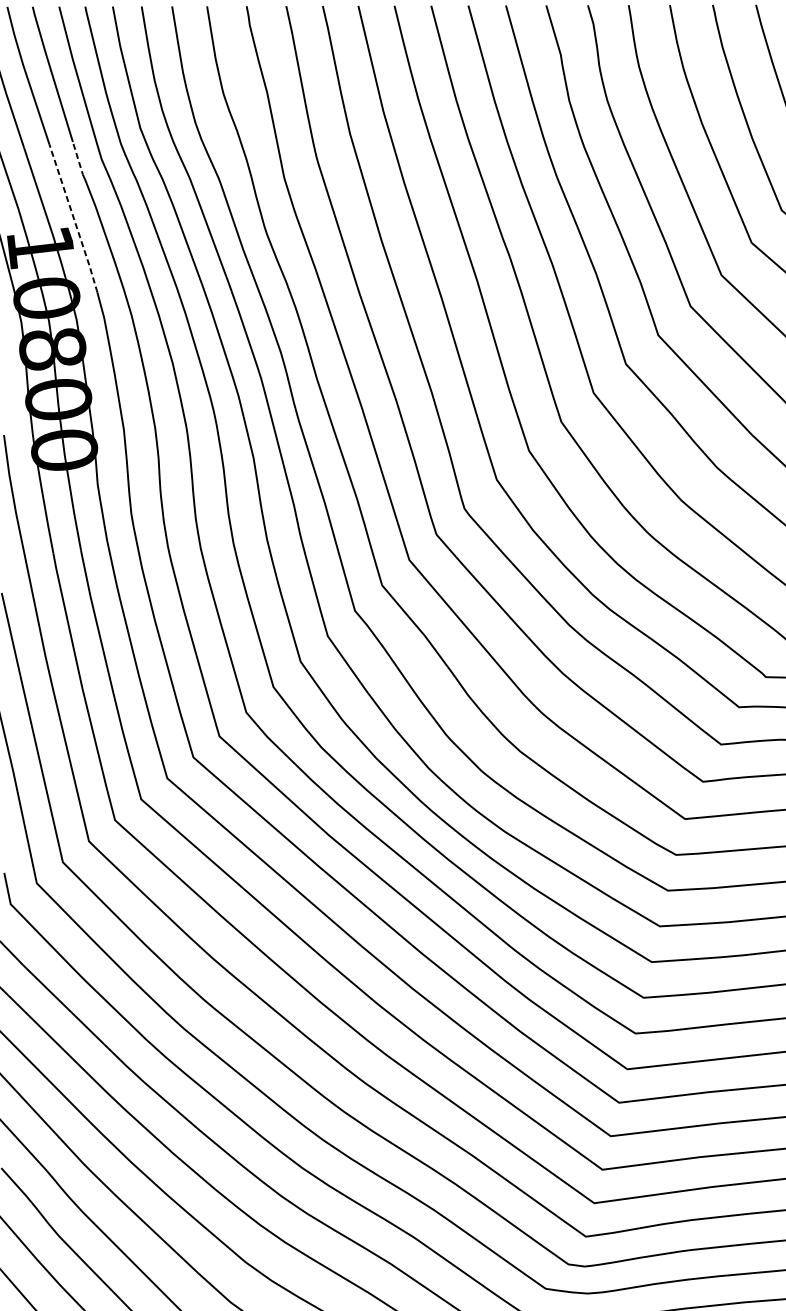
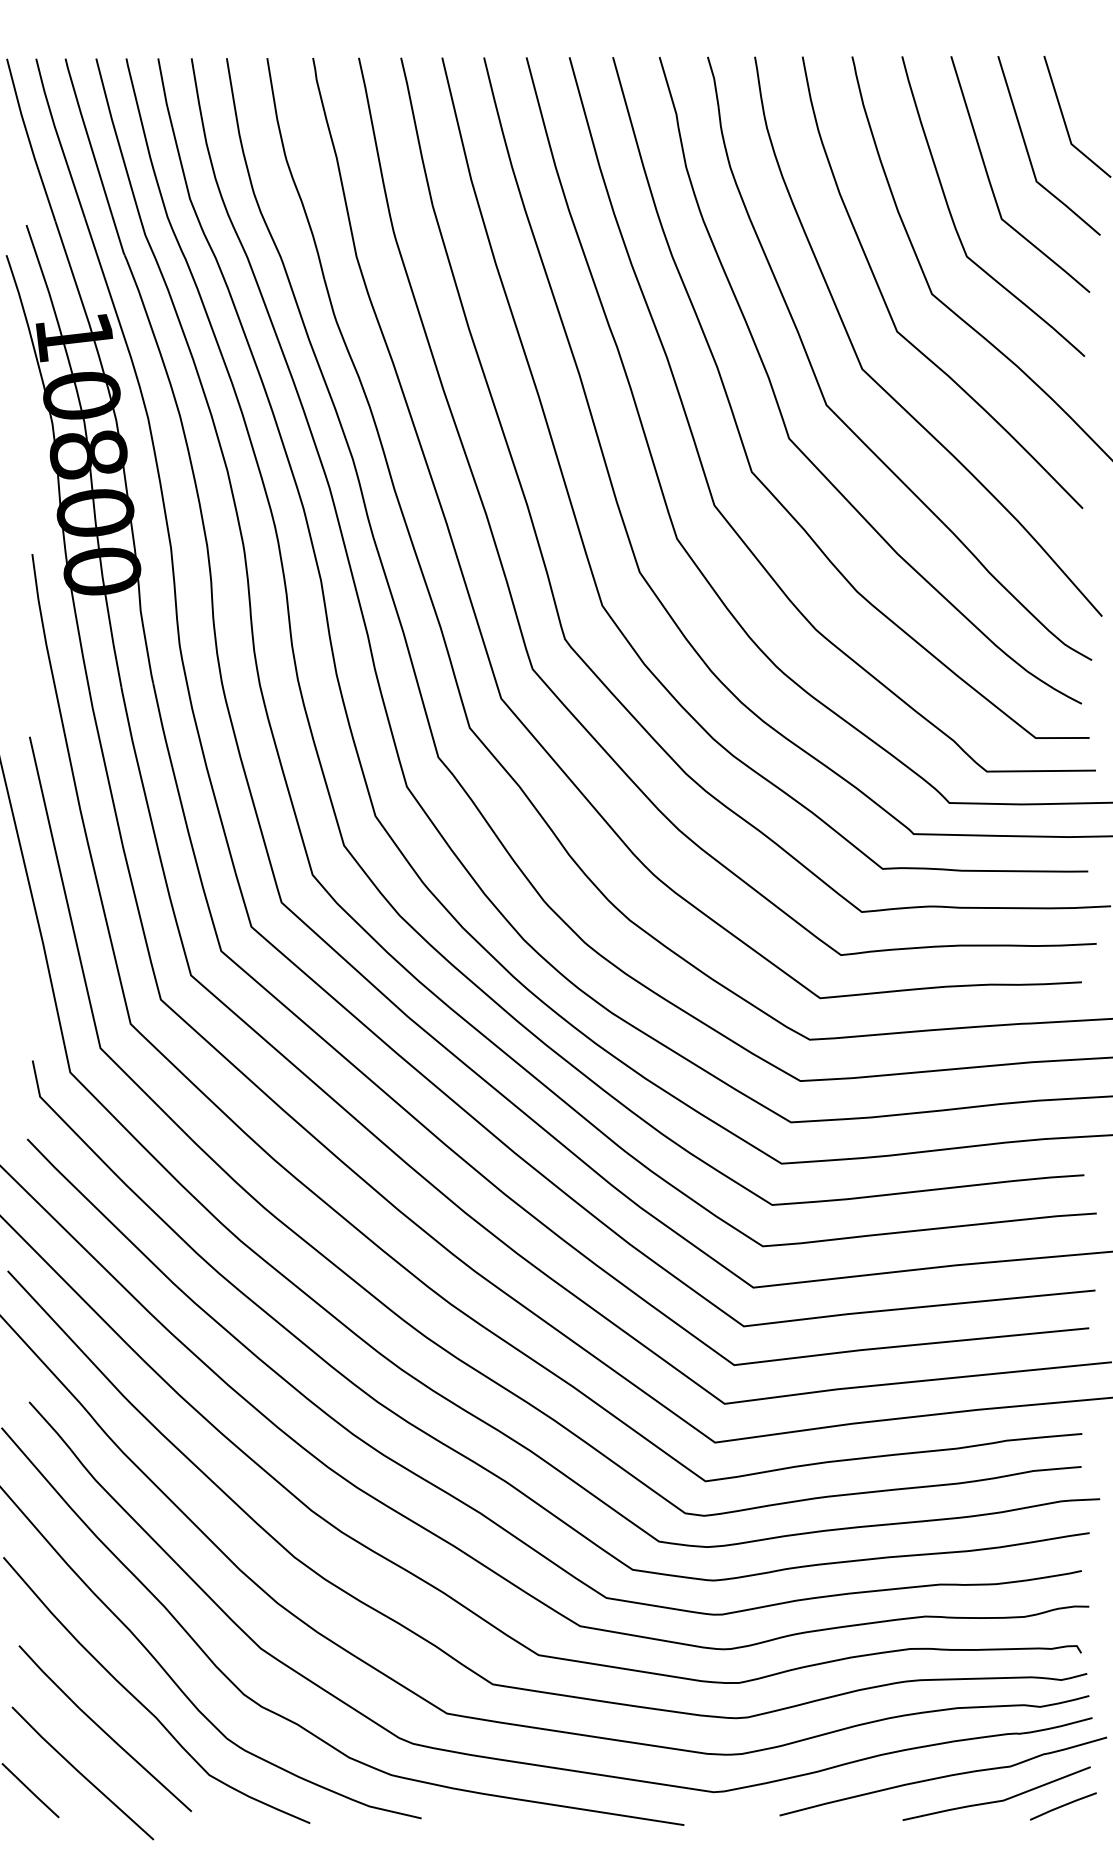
line: (78, 159) -> (118, 235), dashed -> solid
line: (74, 219) -> (113, 304), dashed -> solid

